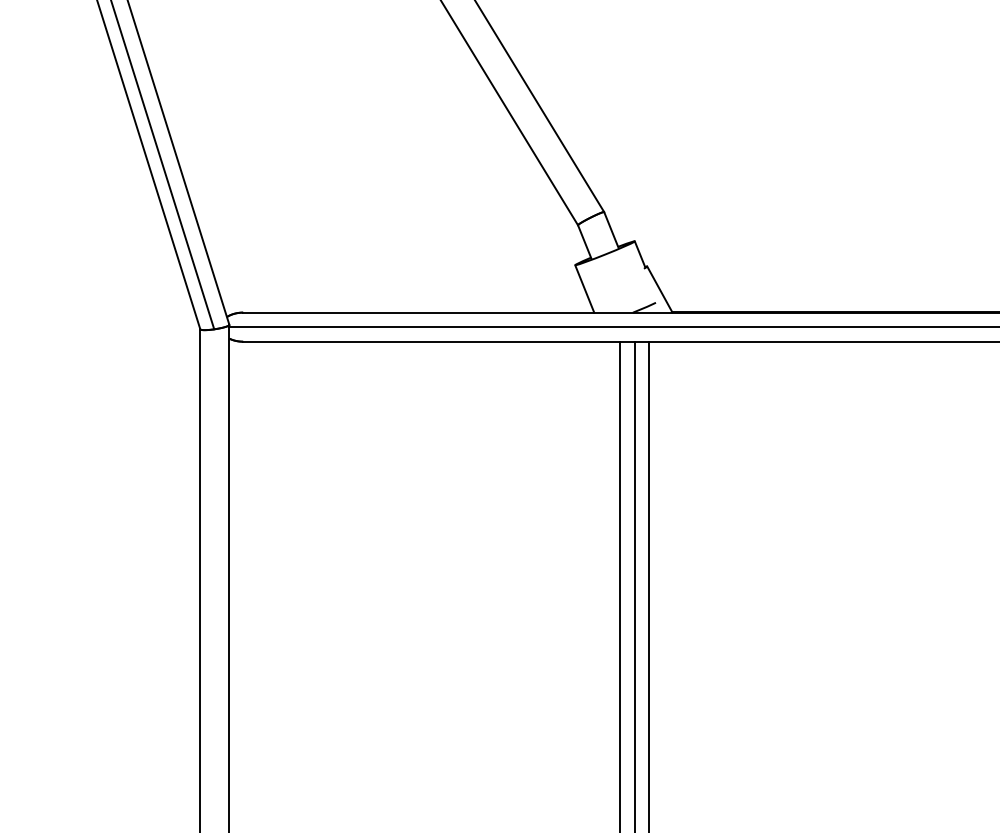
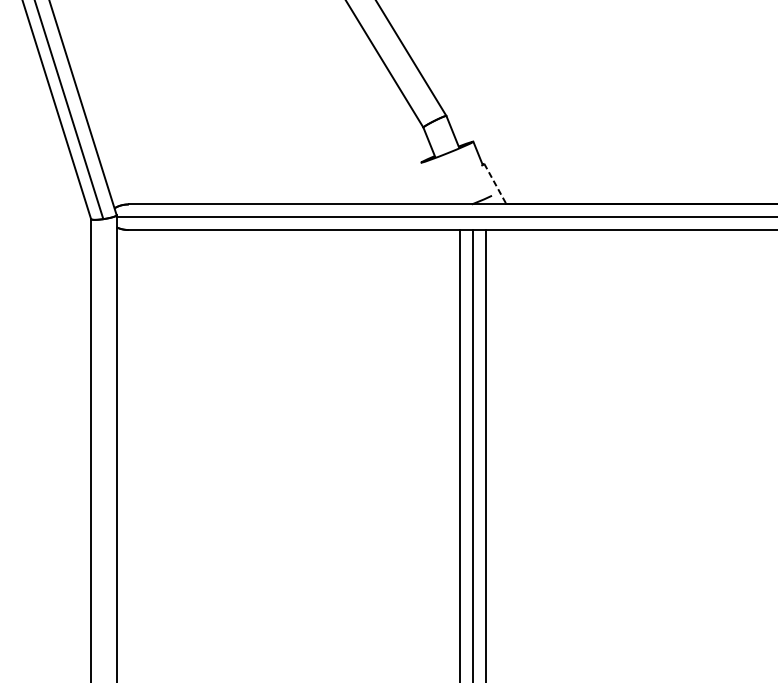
line: (584, 288) -> (429, 183), removed
line: (660, 289) -> (495, 184), solid -> dashed

